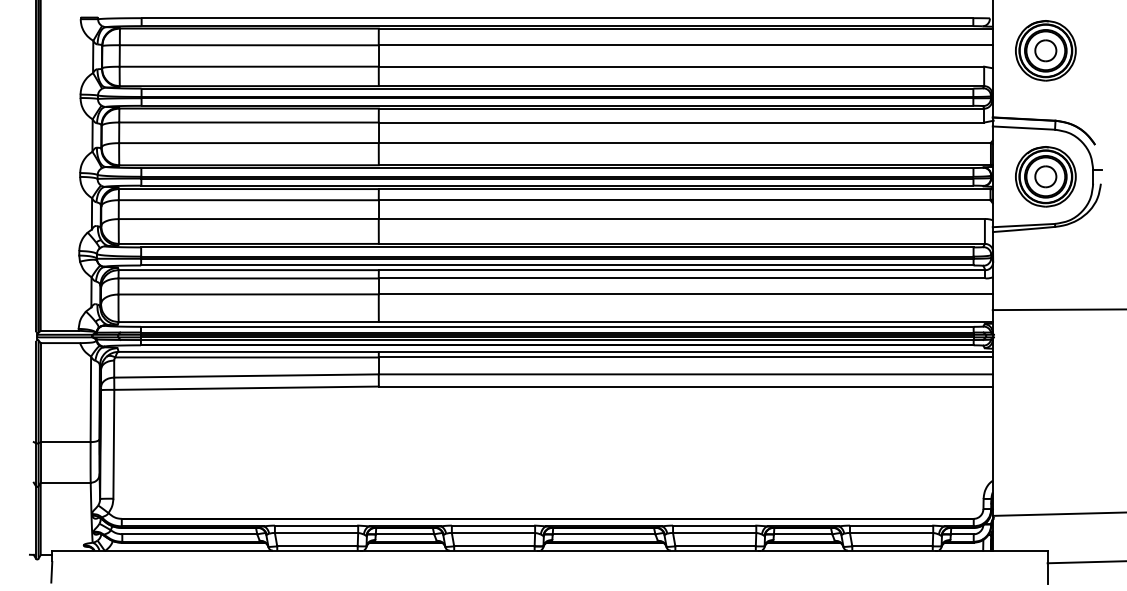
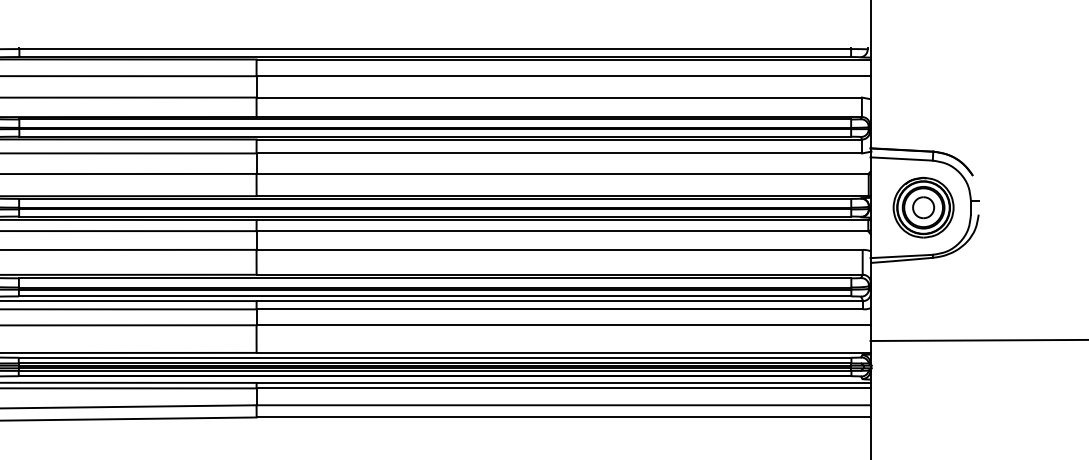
part: (1045, 50) -> (923, 81), removed

